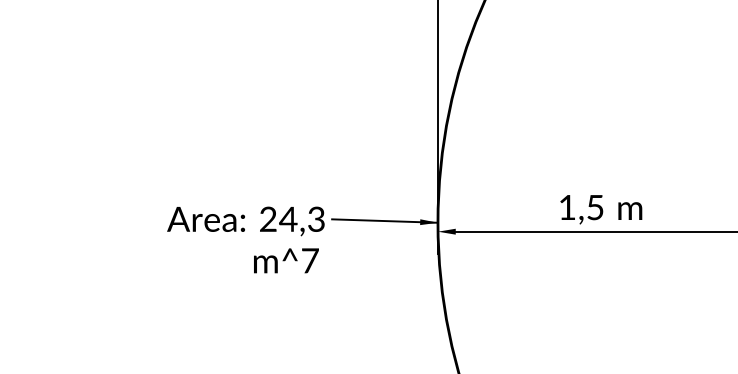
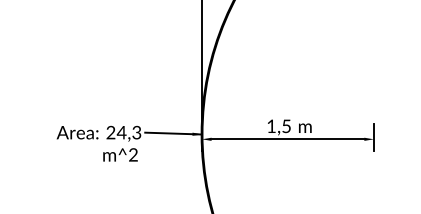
text: (310, 259) -> (133, 154), 7 -> 2

